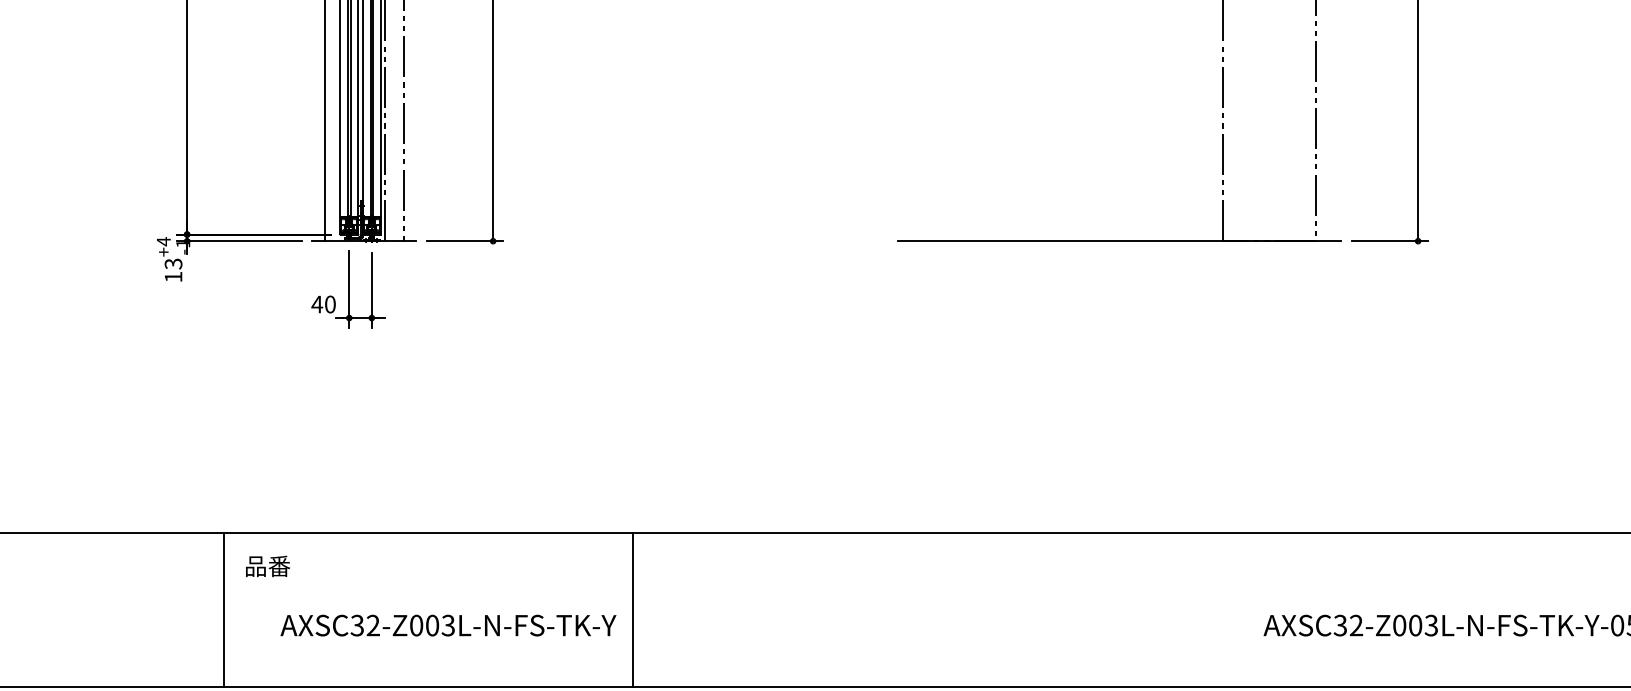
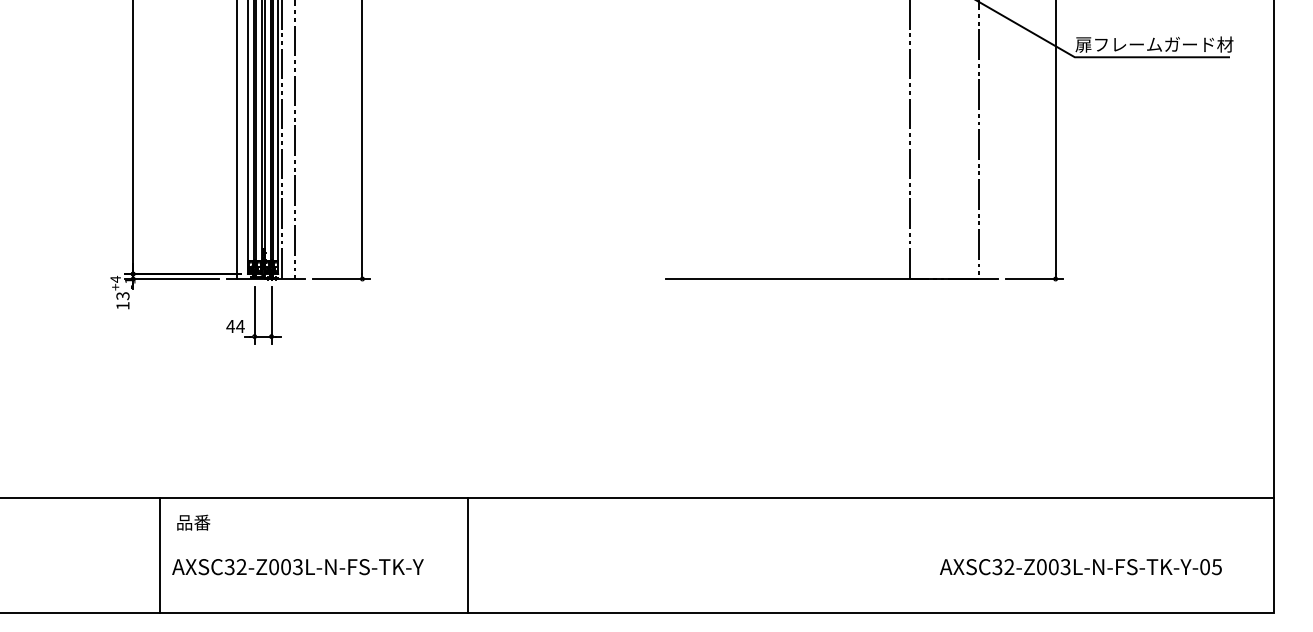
text: (330, 304) -> (240, 326), 40 -> 44
text: (447, 626) -> (297, 567), moved

